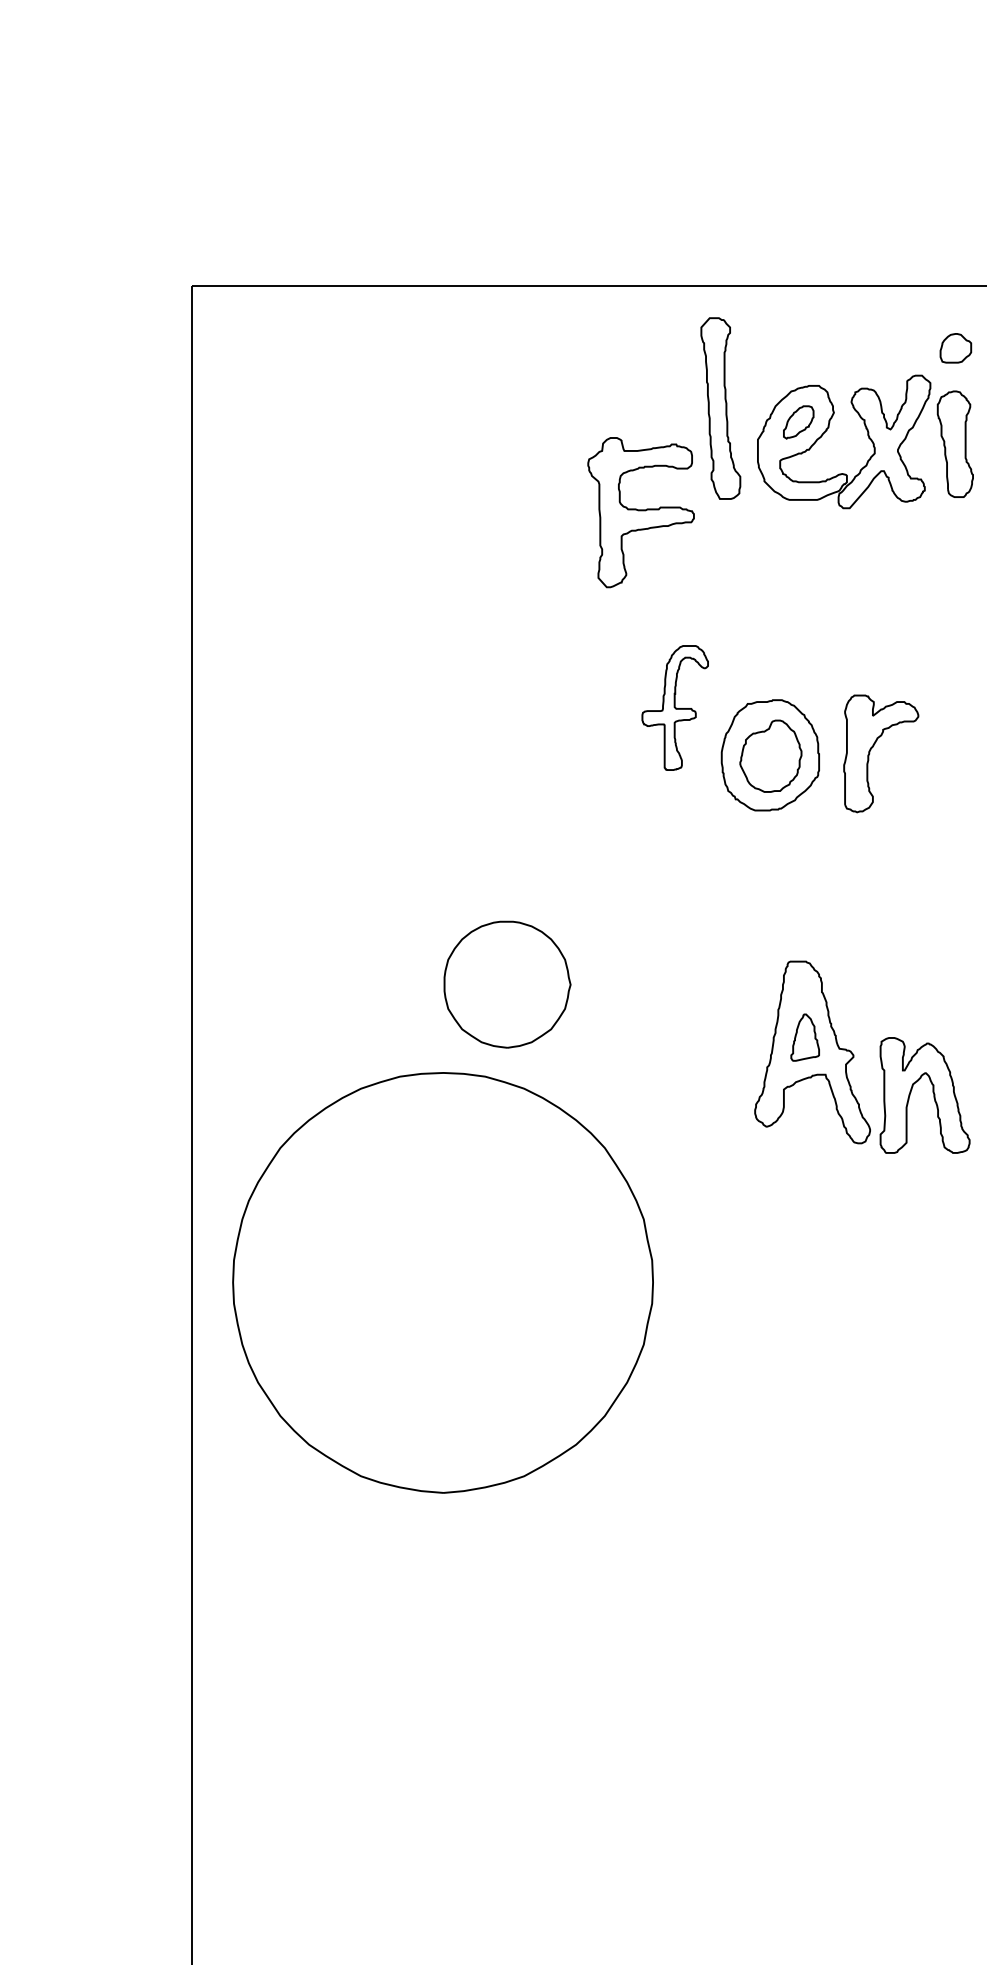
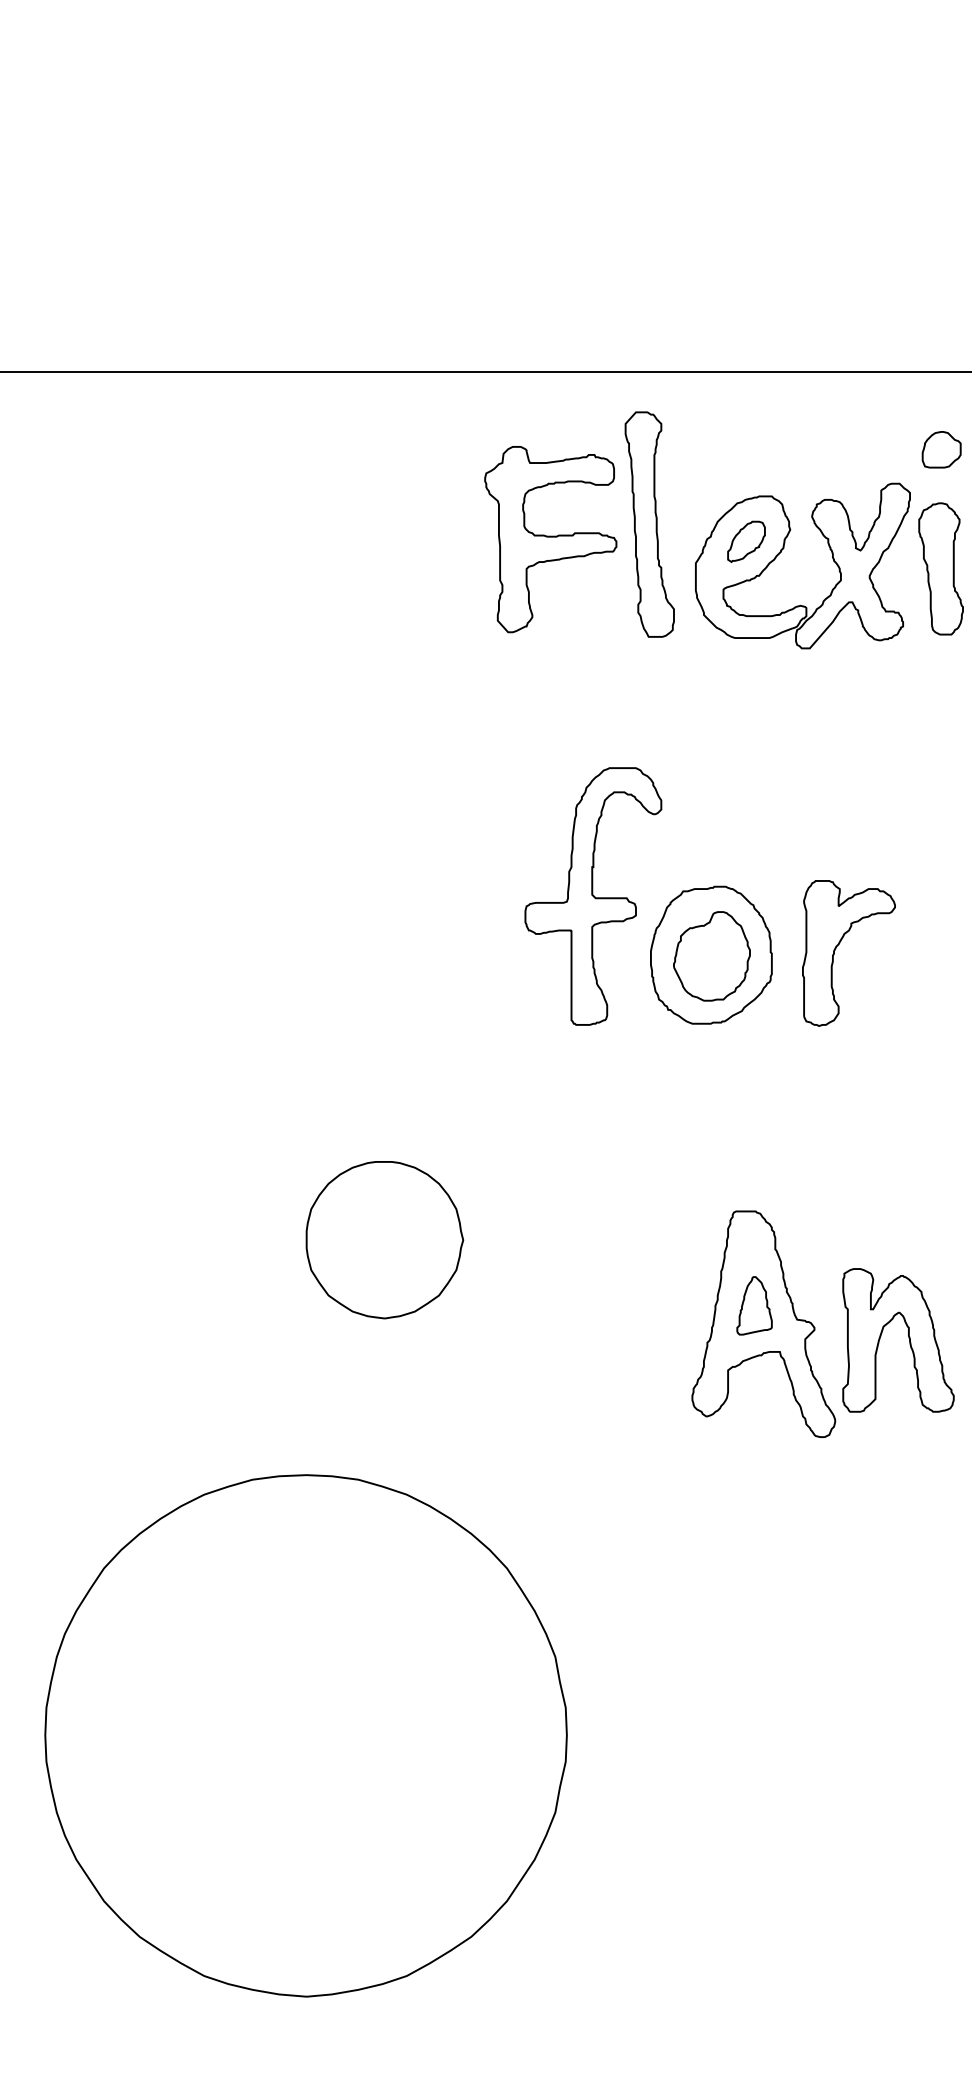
part: (640, 512) -> (550, 539), moved
part: (674, 707) -> (592, 895), size x1.67
part: (932, 1092) -> (907, 1336), moved
part: (442, 1282) -> (305, 1735), moved

